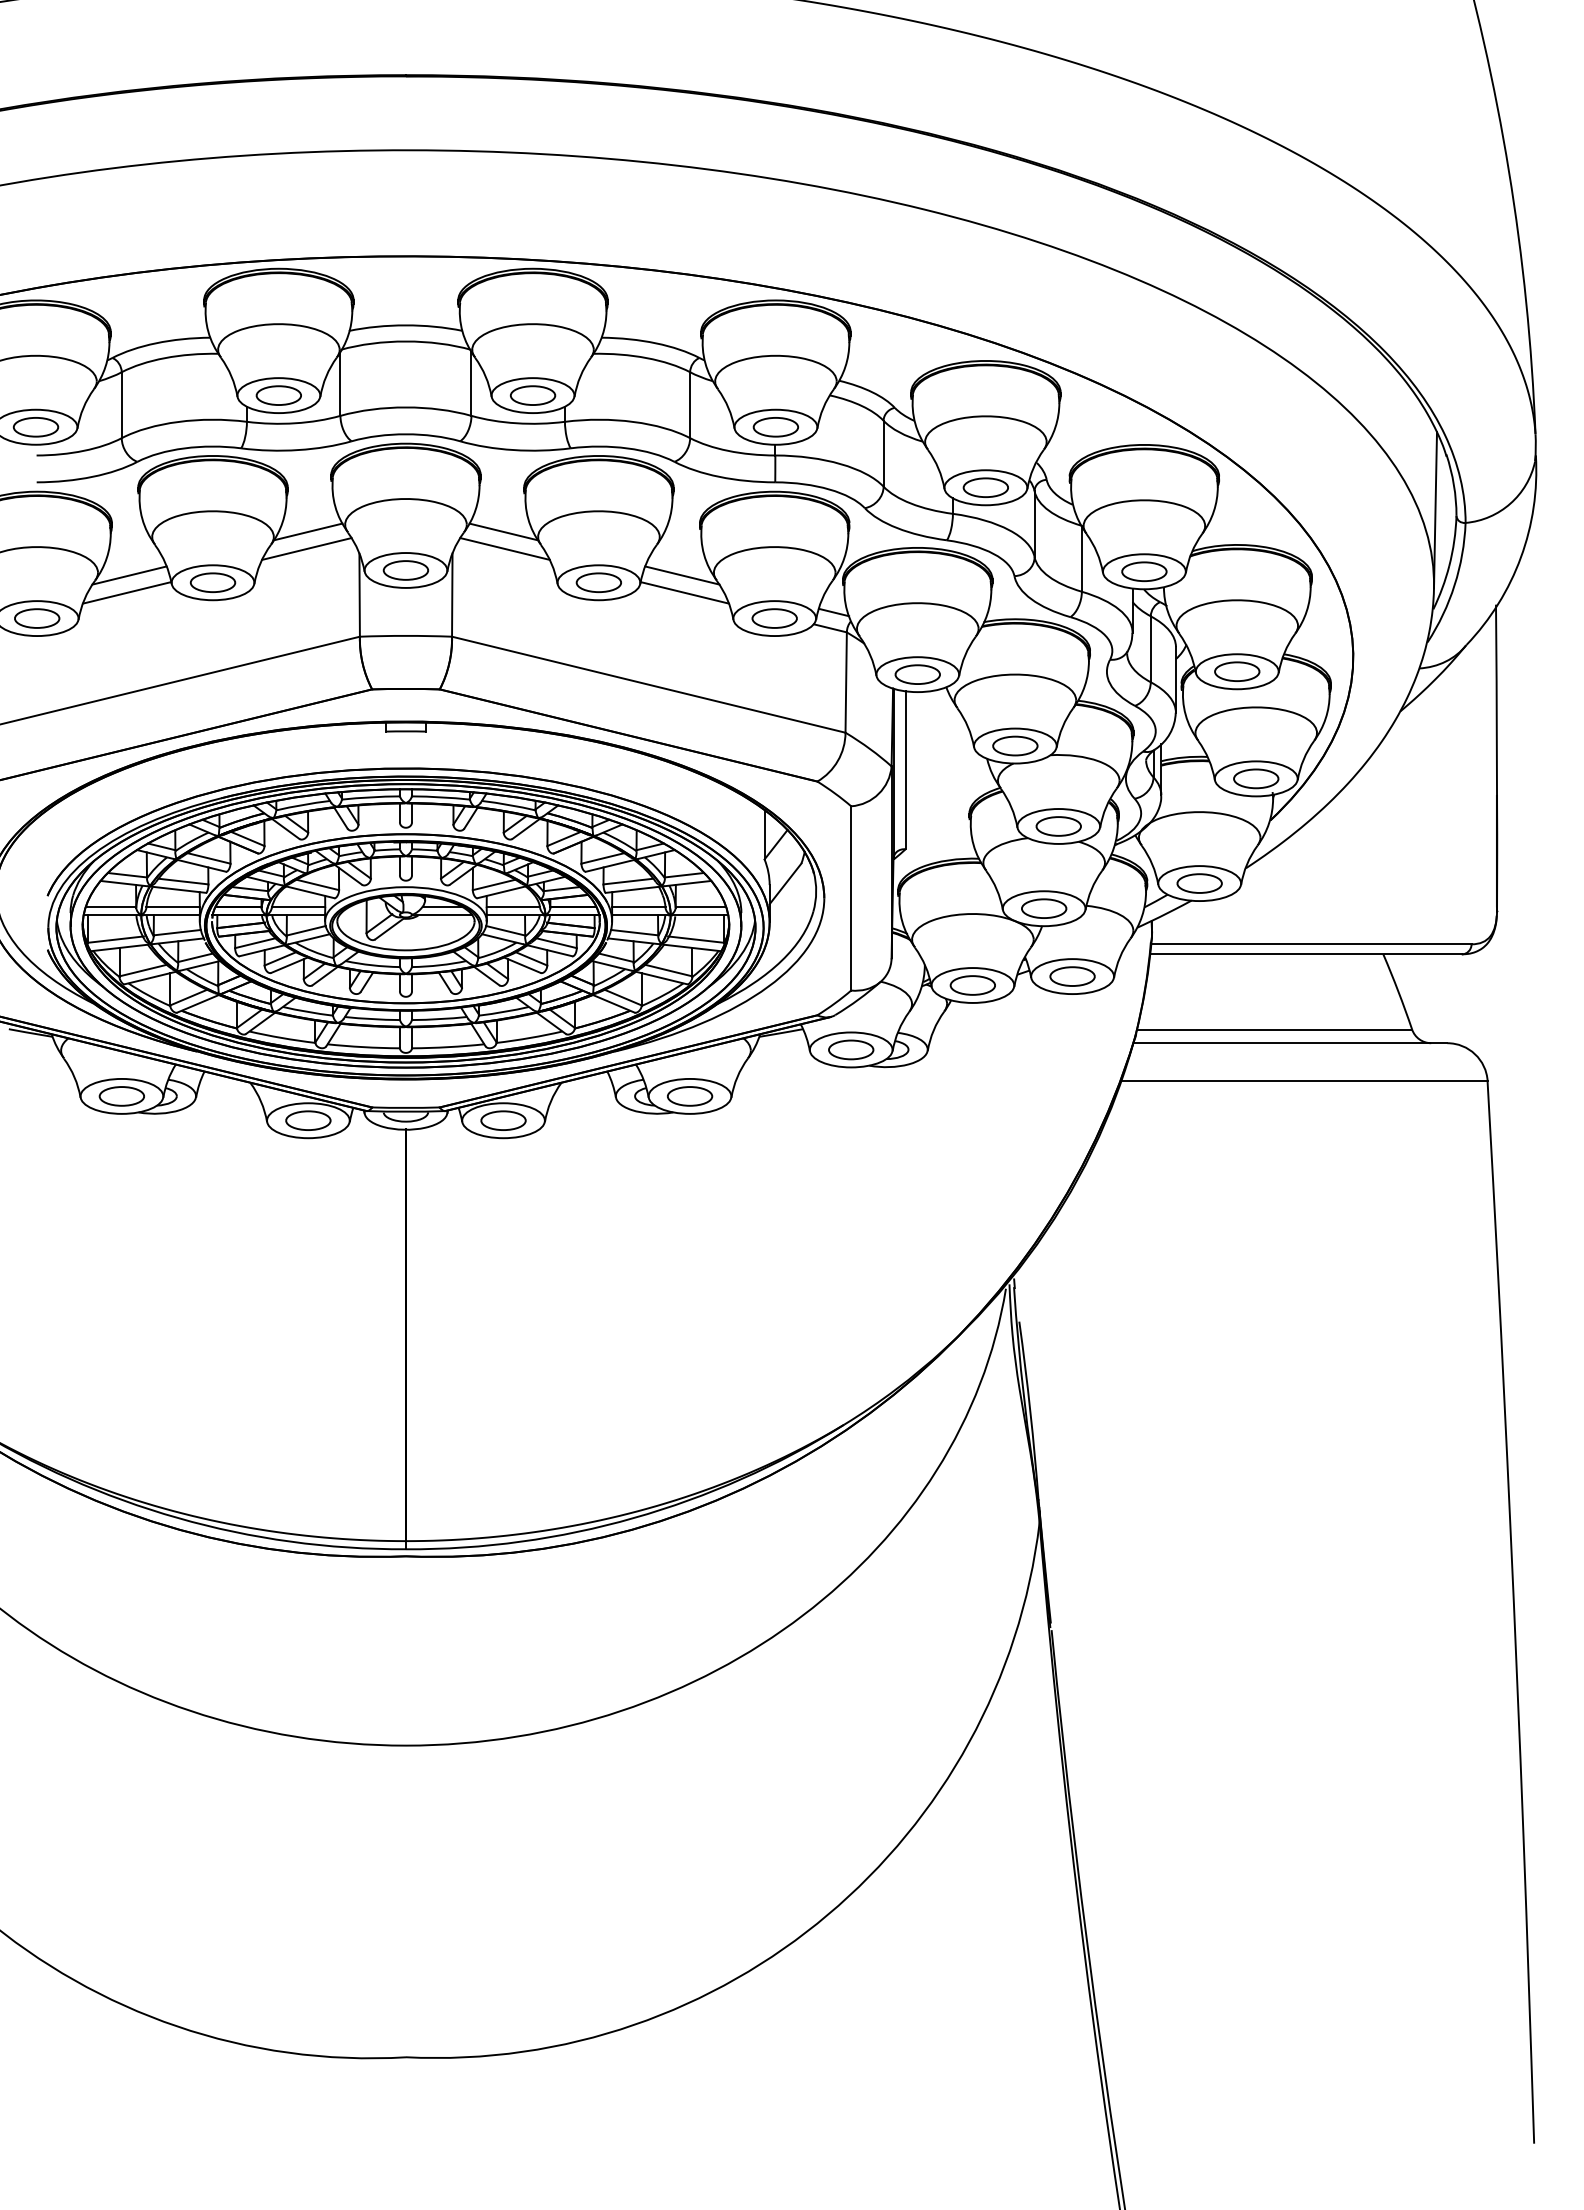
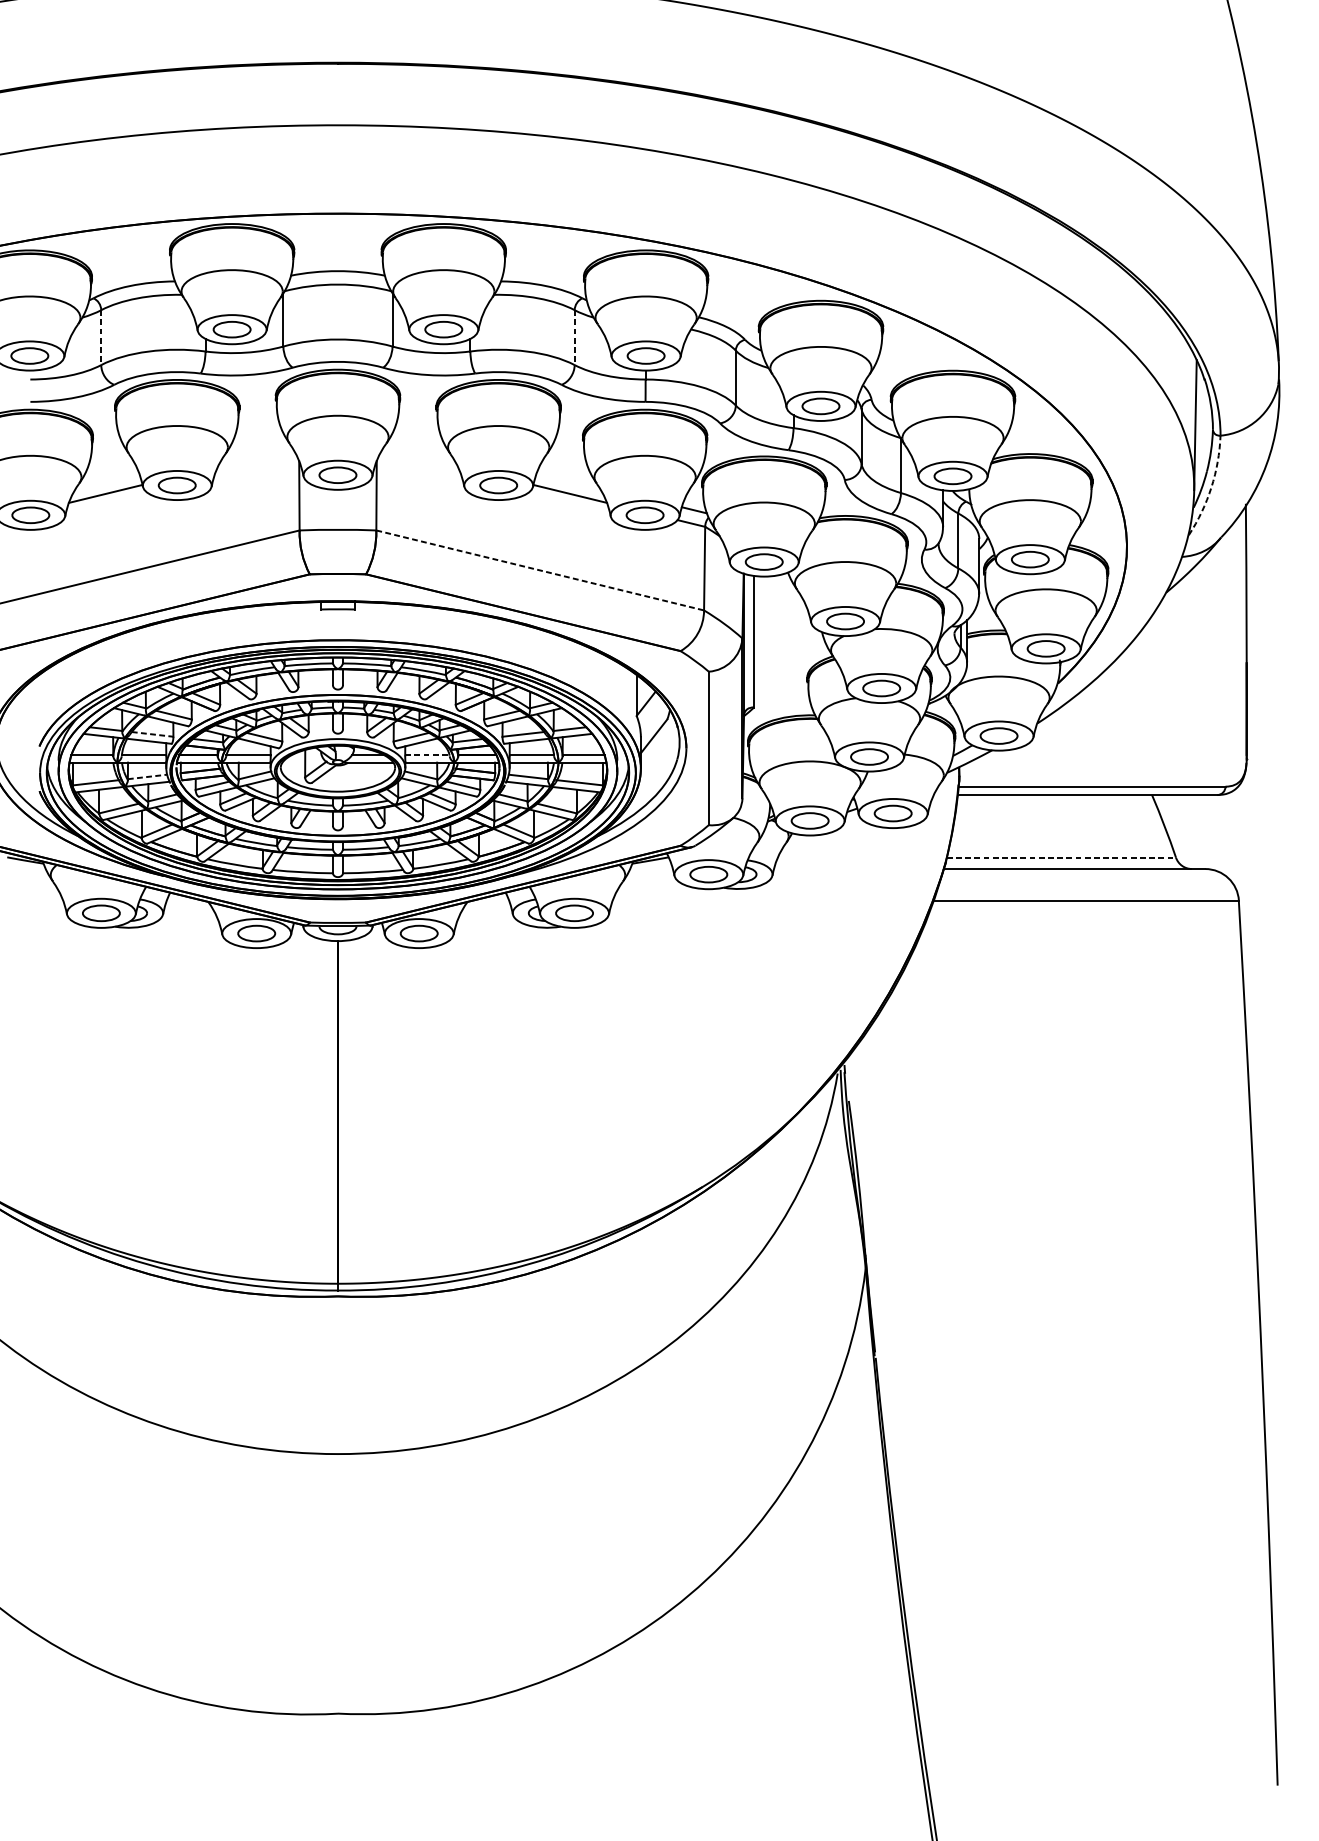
line: (121, 405) -> (101, 337), solid -> dashed
line: (690, 405) -> (574, 337), solid -> dashed
line: (307, 531) -> (255, 442), removed
line: (503, 531) -> (419, 442), removed
line: (306, 548) -> (255, 456), removed
line: (504, 548) -> (420, 456), removed
line: (129, 575) -> (107, 479), removed
line: (682, 575) -> (568, 479), removed
arc: (1454, 585) -> (1211, 487), solid -> dashed
line: (648, 684) -> (539, 570), solid -> dashed
line: (183, 881) -> (152, 734), solid -> dashed
line: (513, 906) -> (427, 755), solid -> dashed
line: (177, 932) -> (147, 776), solid -> dashed
line: (1274, 1029) -> (1061, 857), solid -> dashed

